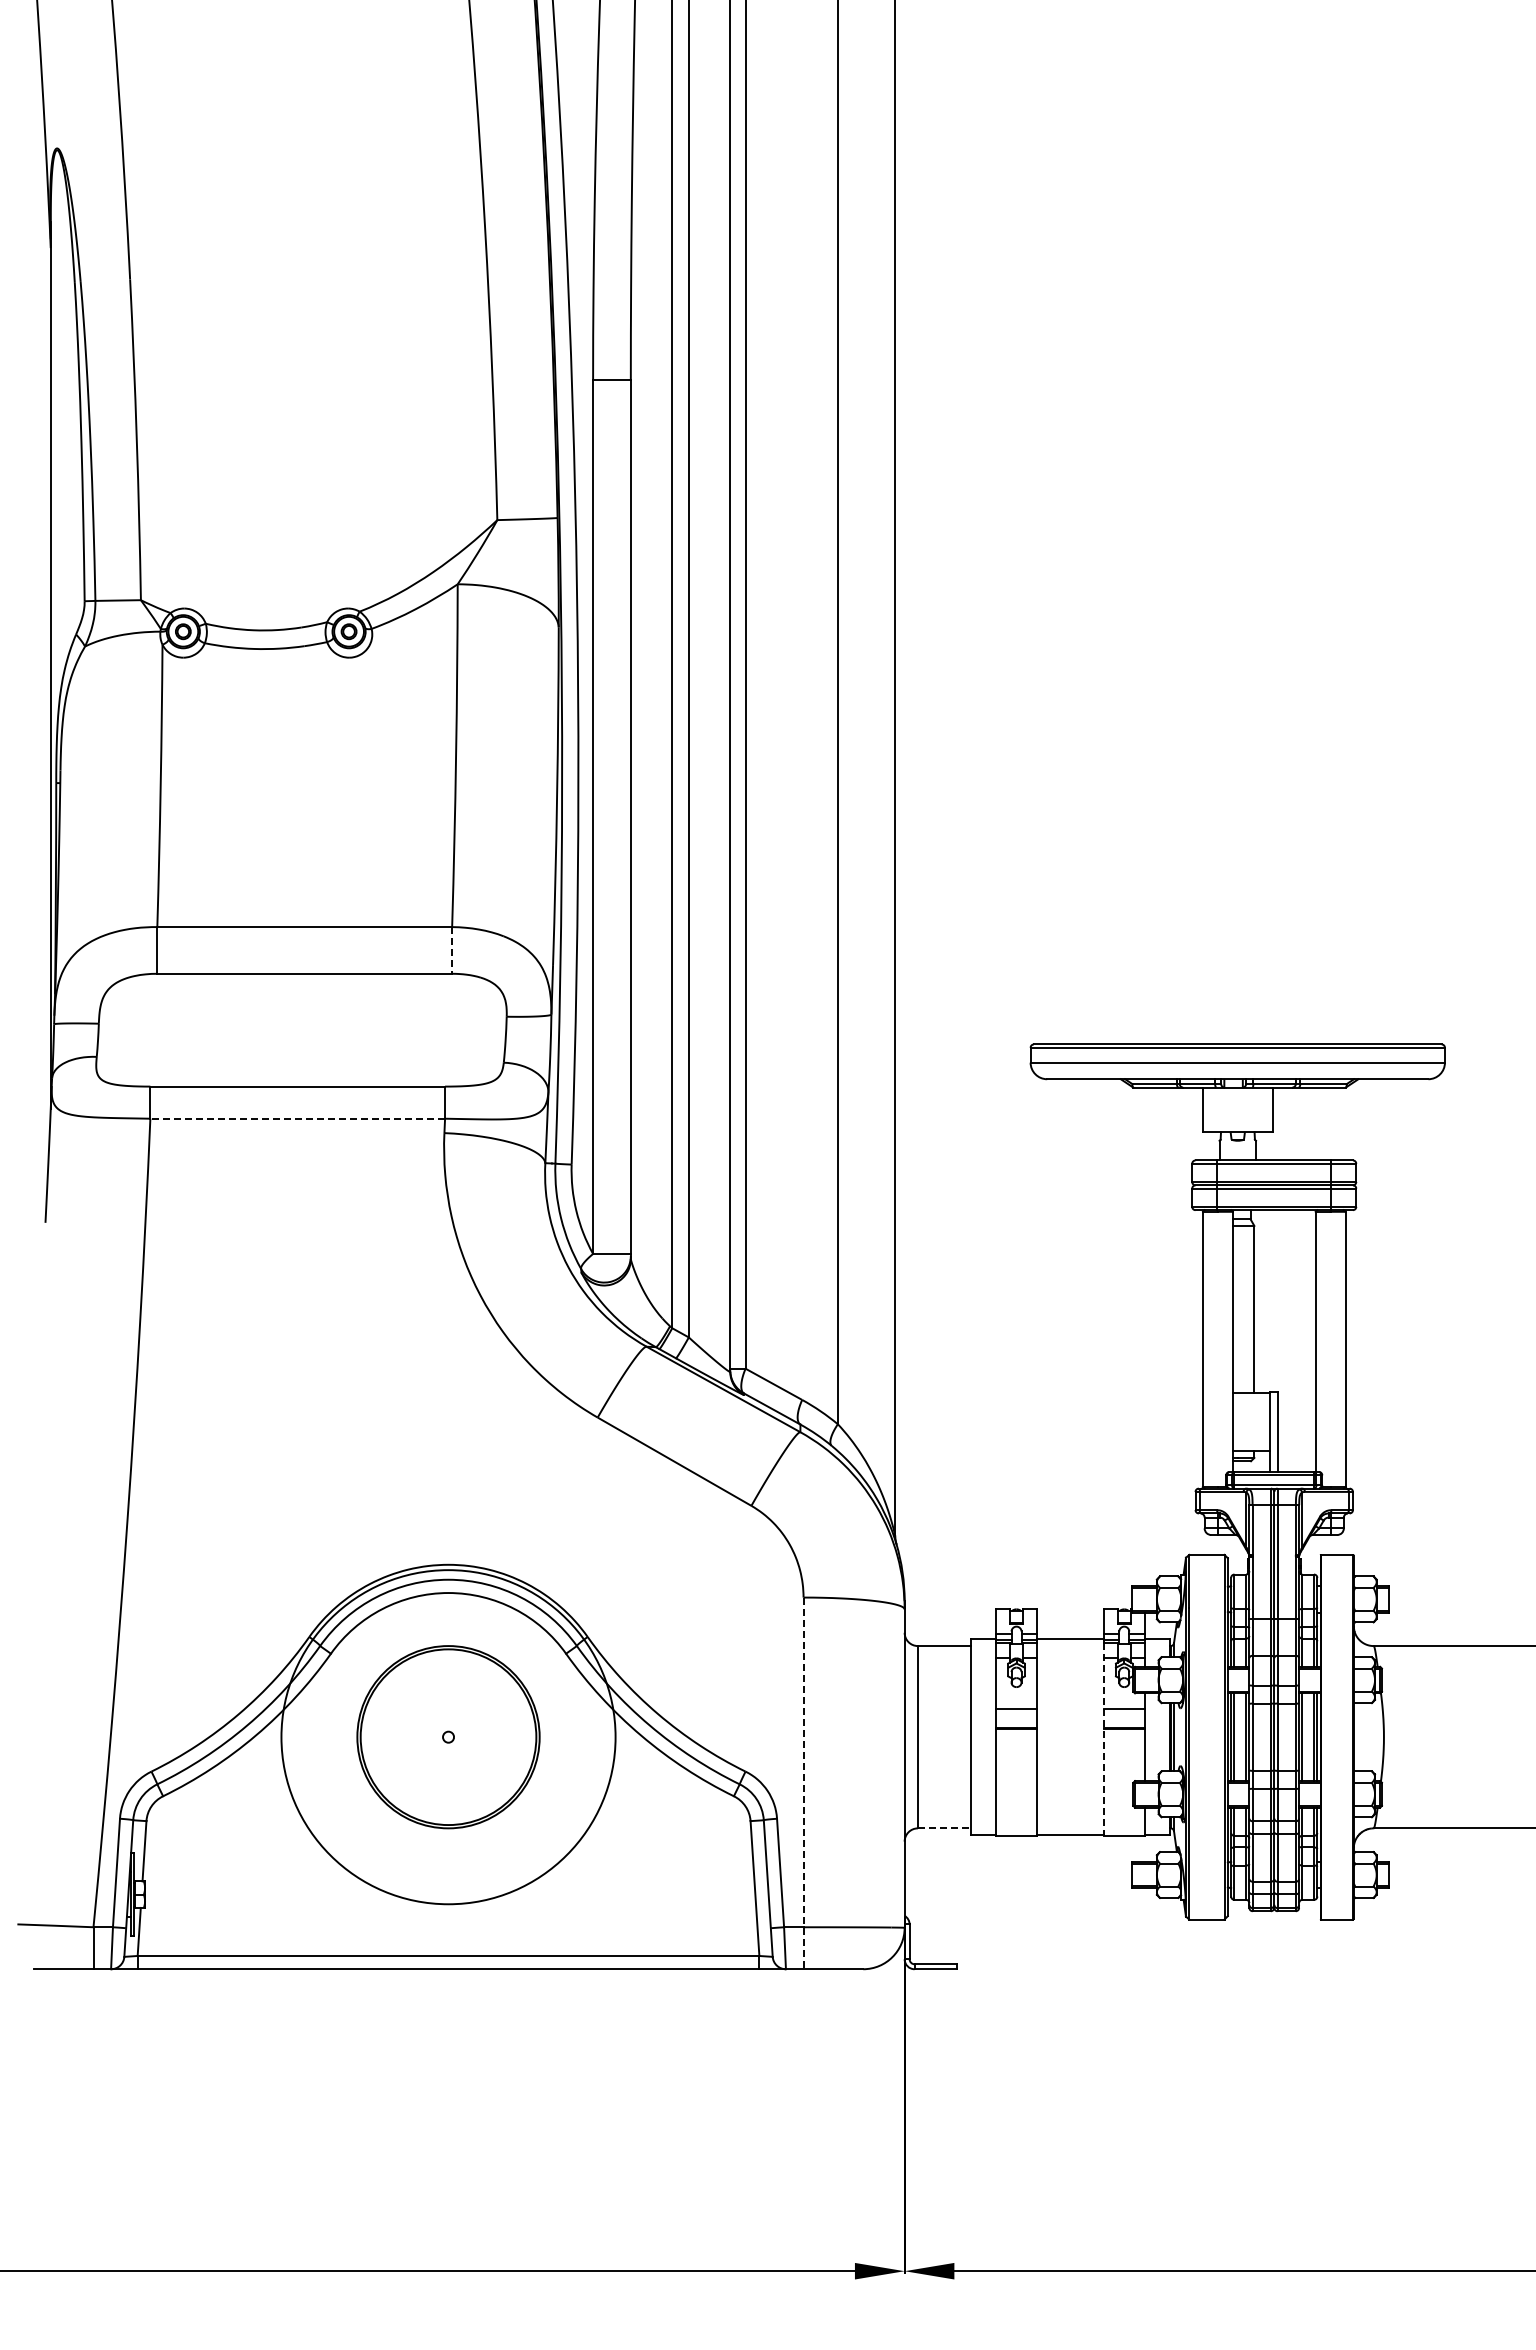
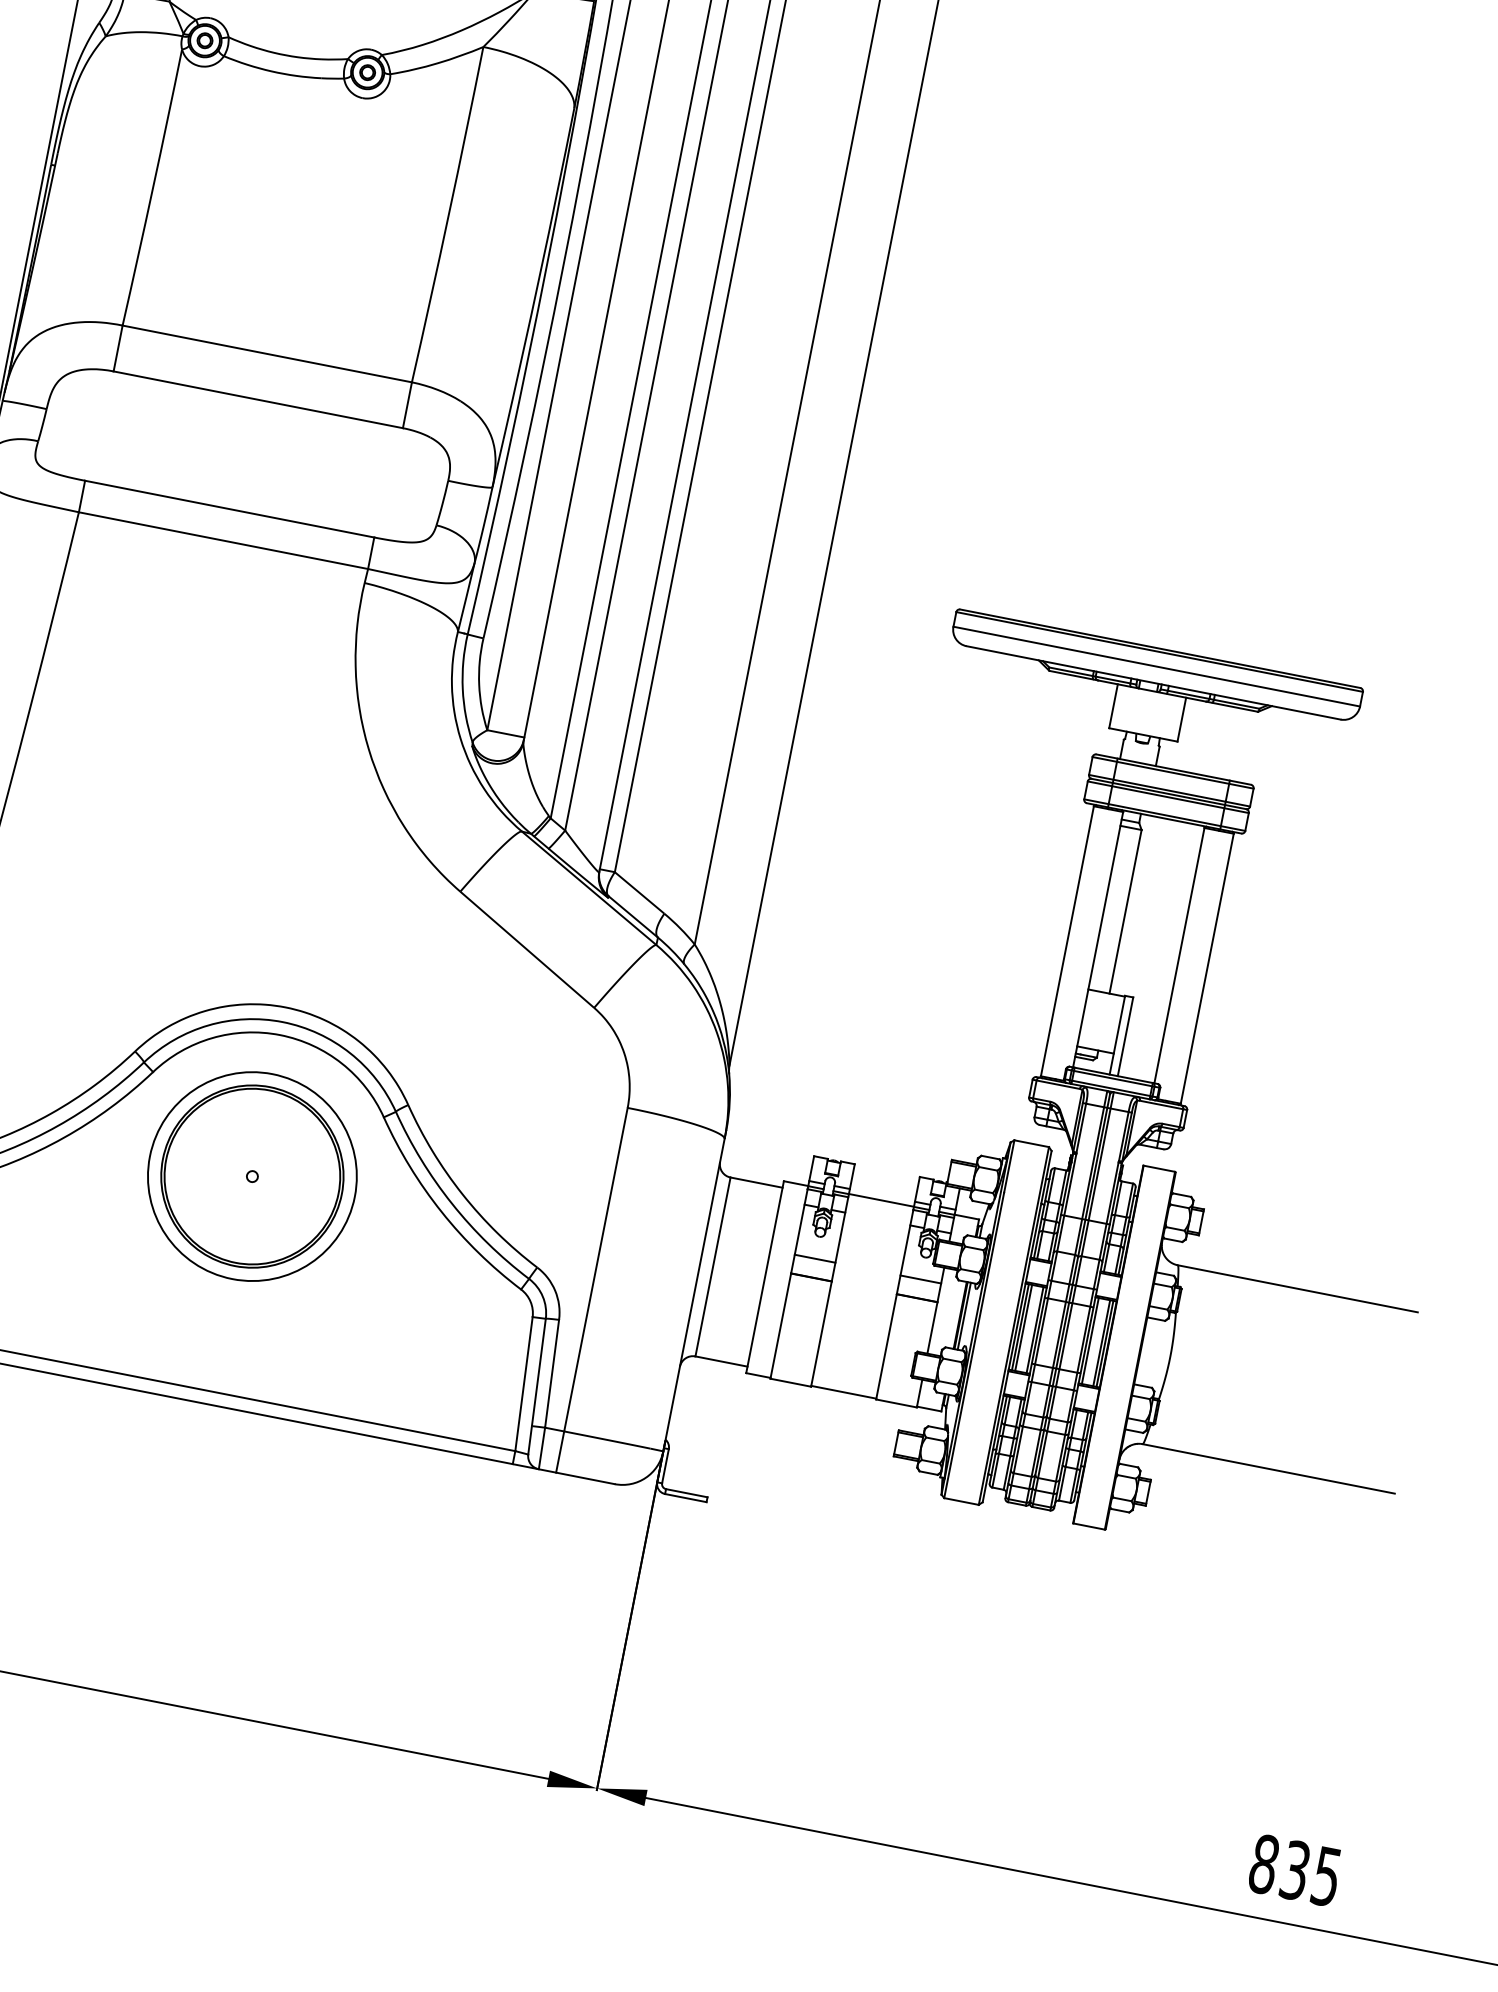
line: (452, 950) -> (407, 405), dashed -> solid
line: (297, 1118) -> (223, 540), dashed -> solid
circle: (448, 1736) -> (252, 1175), size x0.62
line: (1103, 1739) -> (894, 1304), dashed -> solid
line: (803, 1783) -> (591, 1290), dashed -> solid
line: (944, 1828) -> (721, 1361), dashed -> solid

